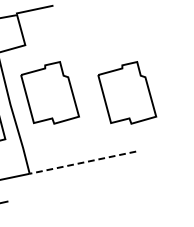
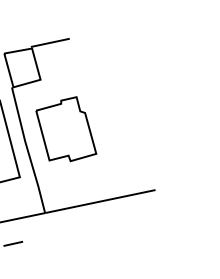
part: (127, 93) -> (146, 129), removed
line: (82, 162) -> (99, 201), dashed -> solid

